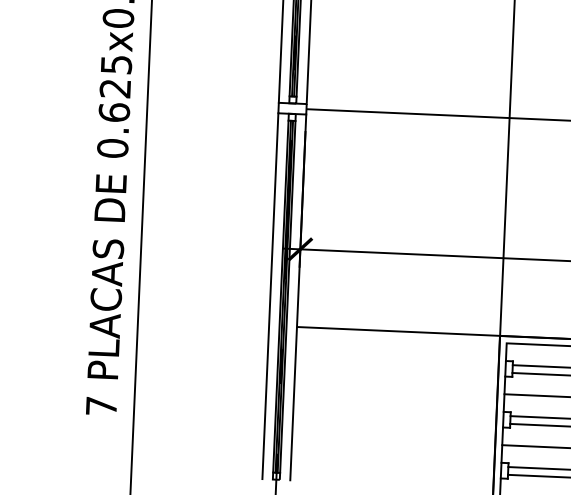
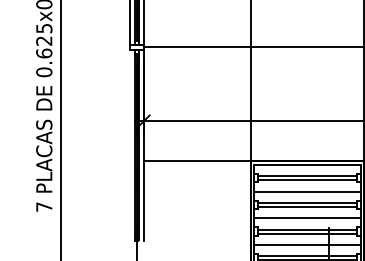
line: (269, 295) -> (129, 145), removed

